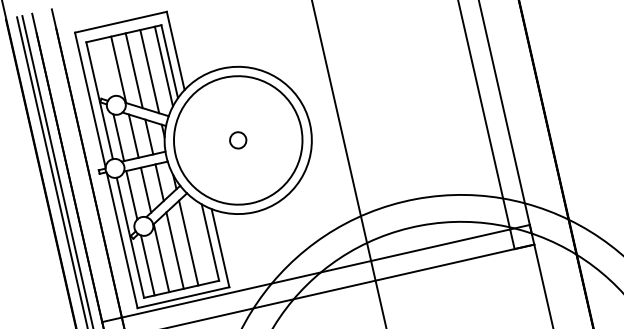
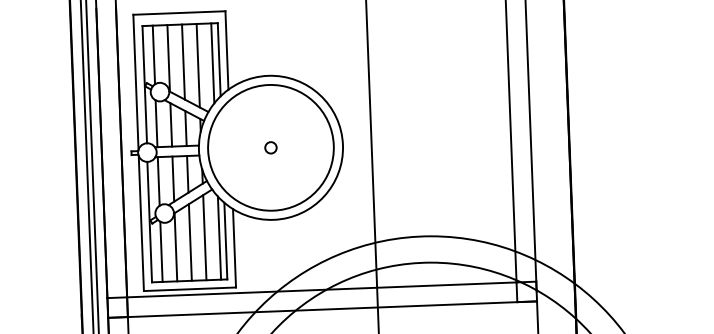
line: (102, 68) -> (153, 54), added
part: (237, 140) -> (270, 147), size x0.71
line: (203, 240) -> (219, 237), added

